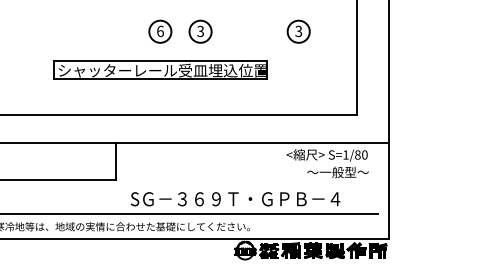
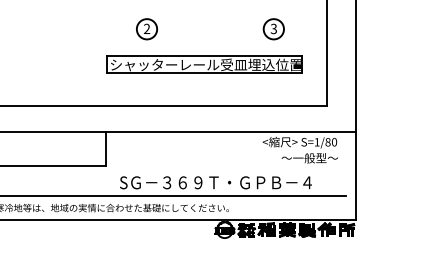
text: (160, 30) -> (147, 28), 6 -> 2
part: (200, 32) -> (183, 29), removed
part: (160, 70) -> (204, 64), moved

